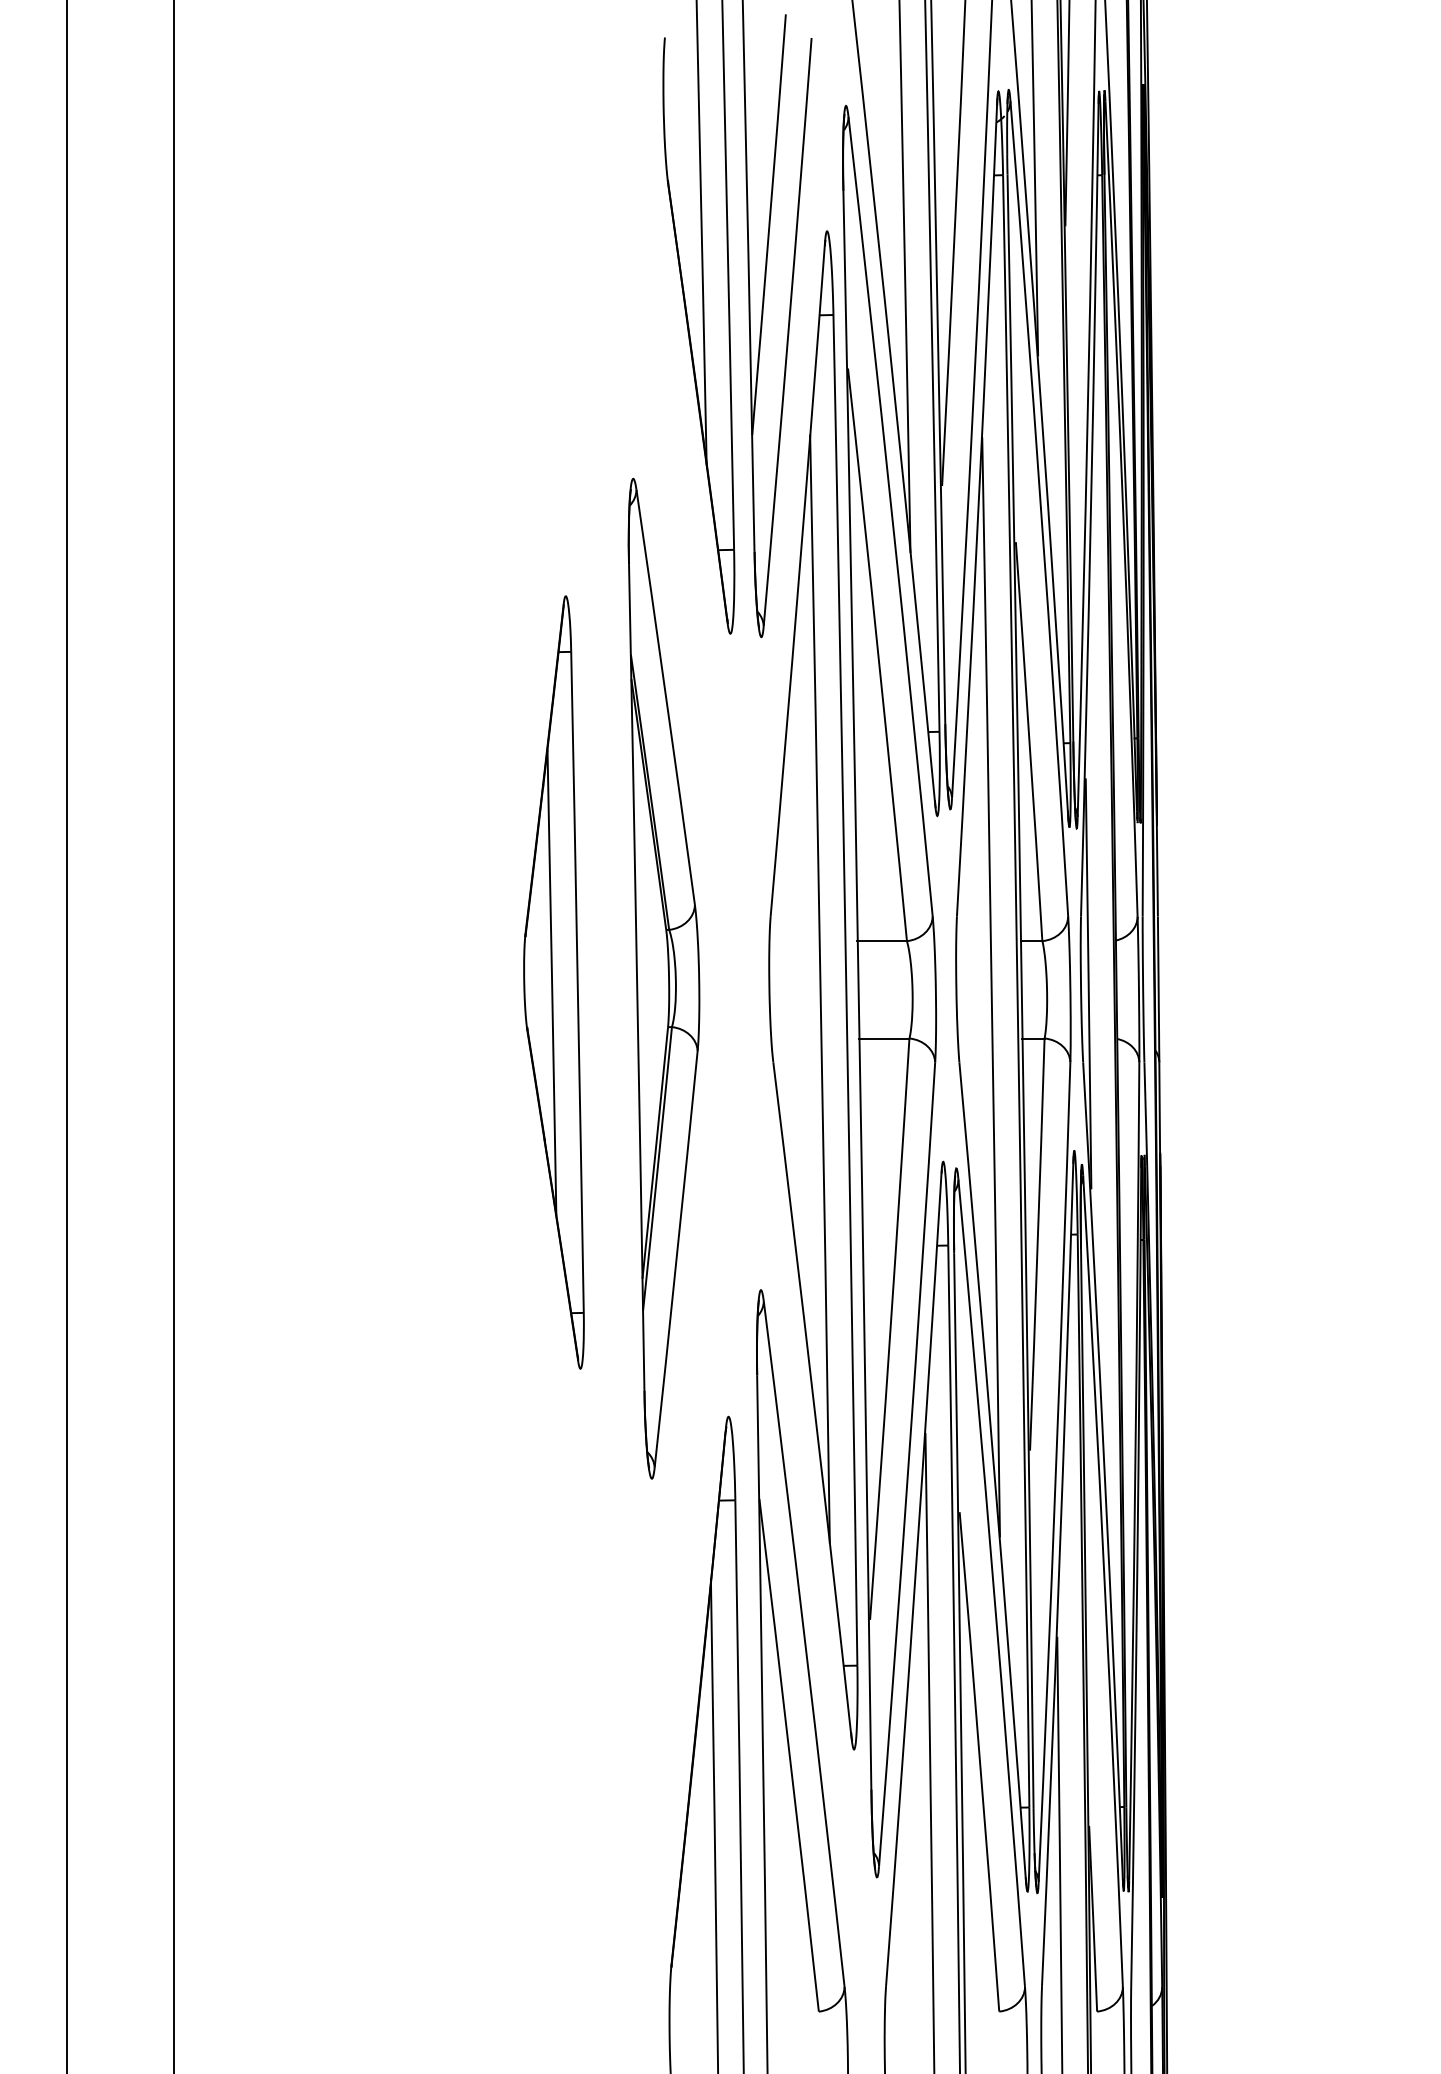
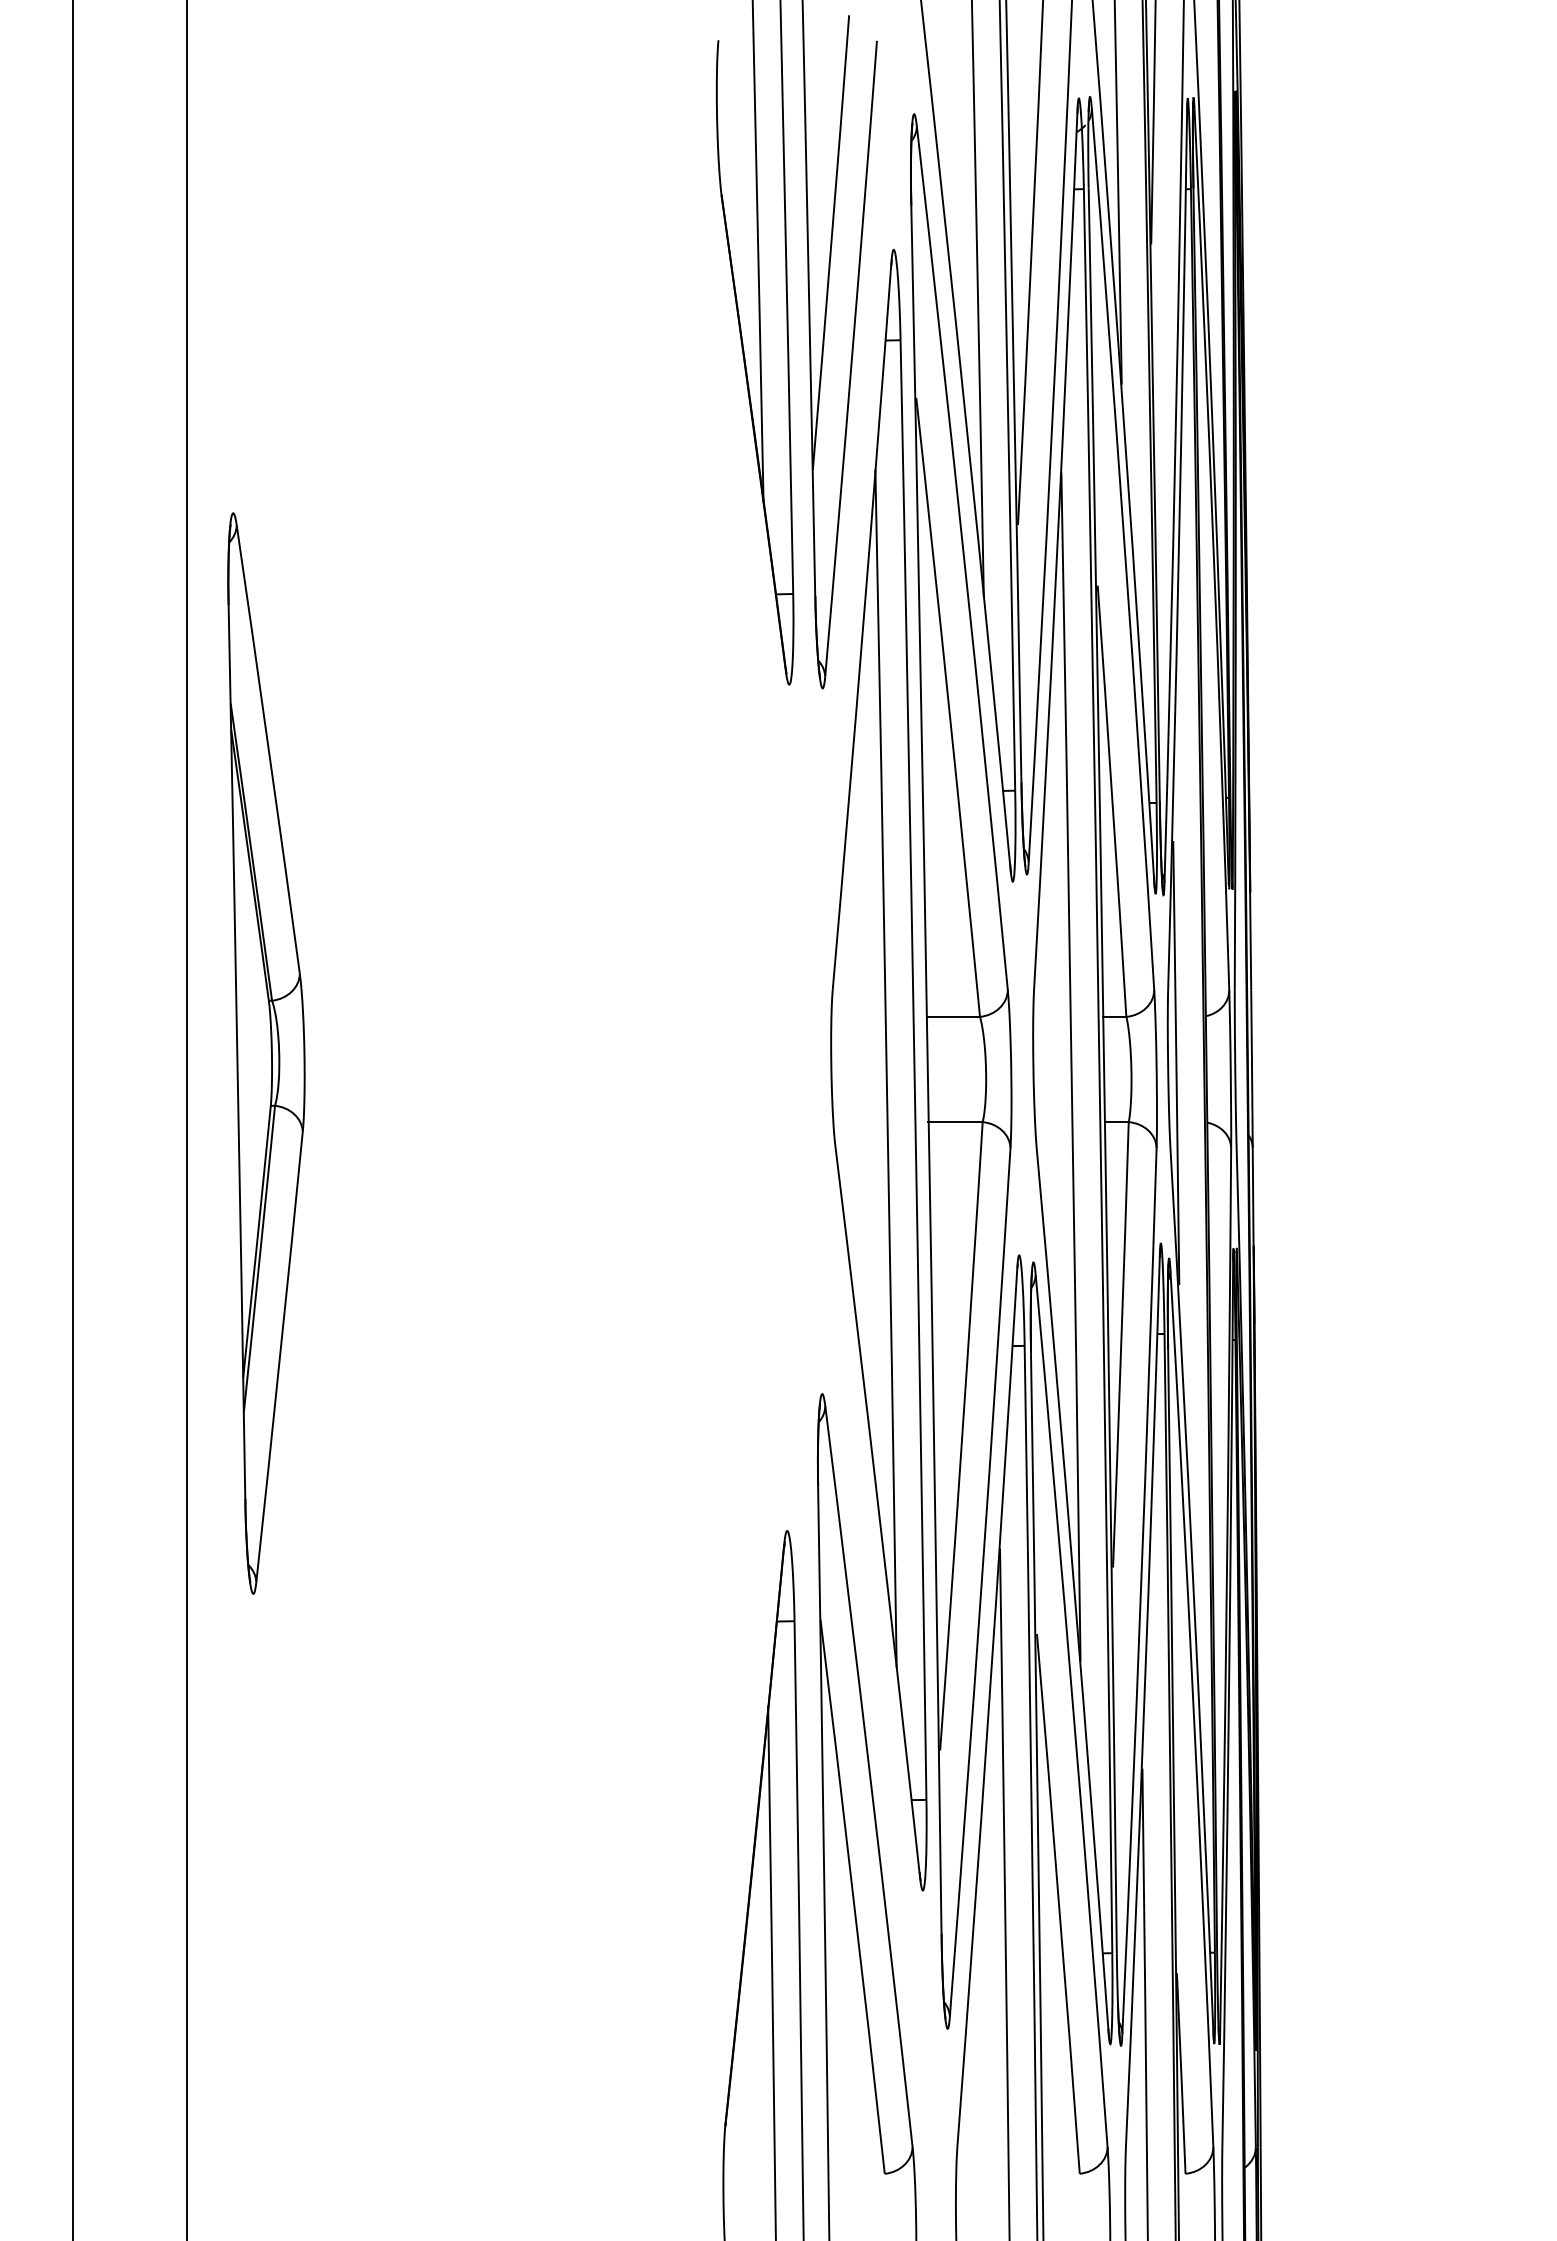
part: (664, 978) -> (266, 1053), moved
part: (553, 982) -> (598, 1061), removed

